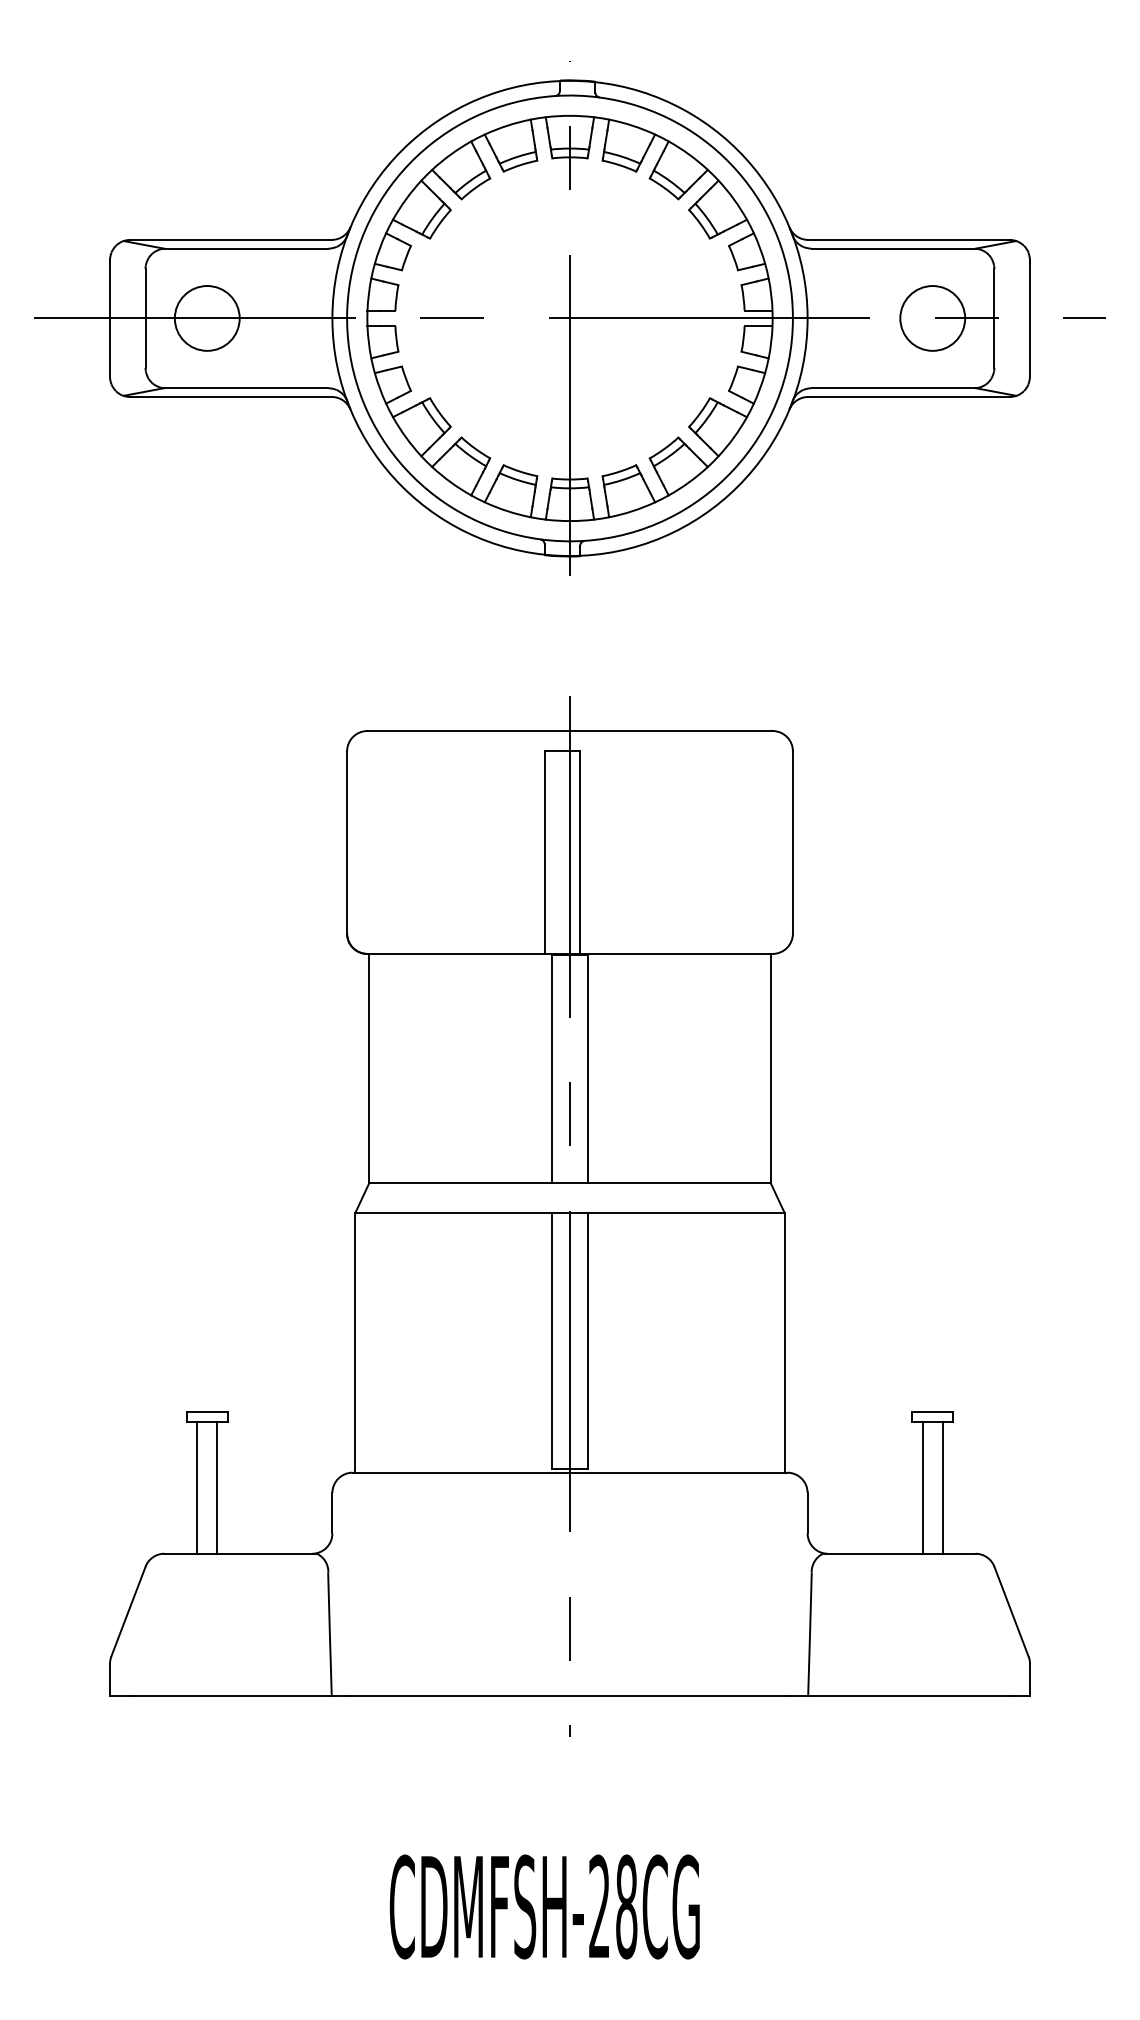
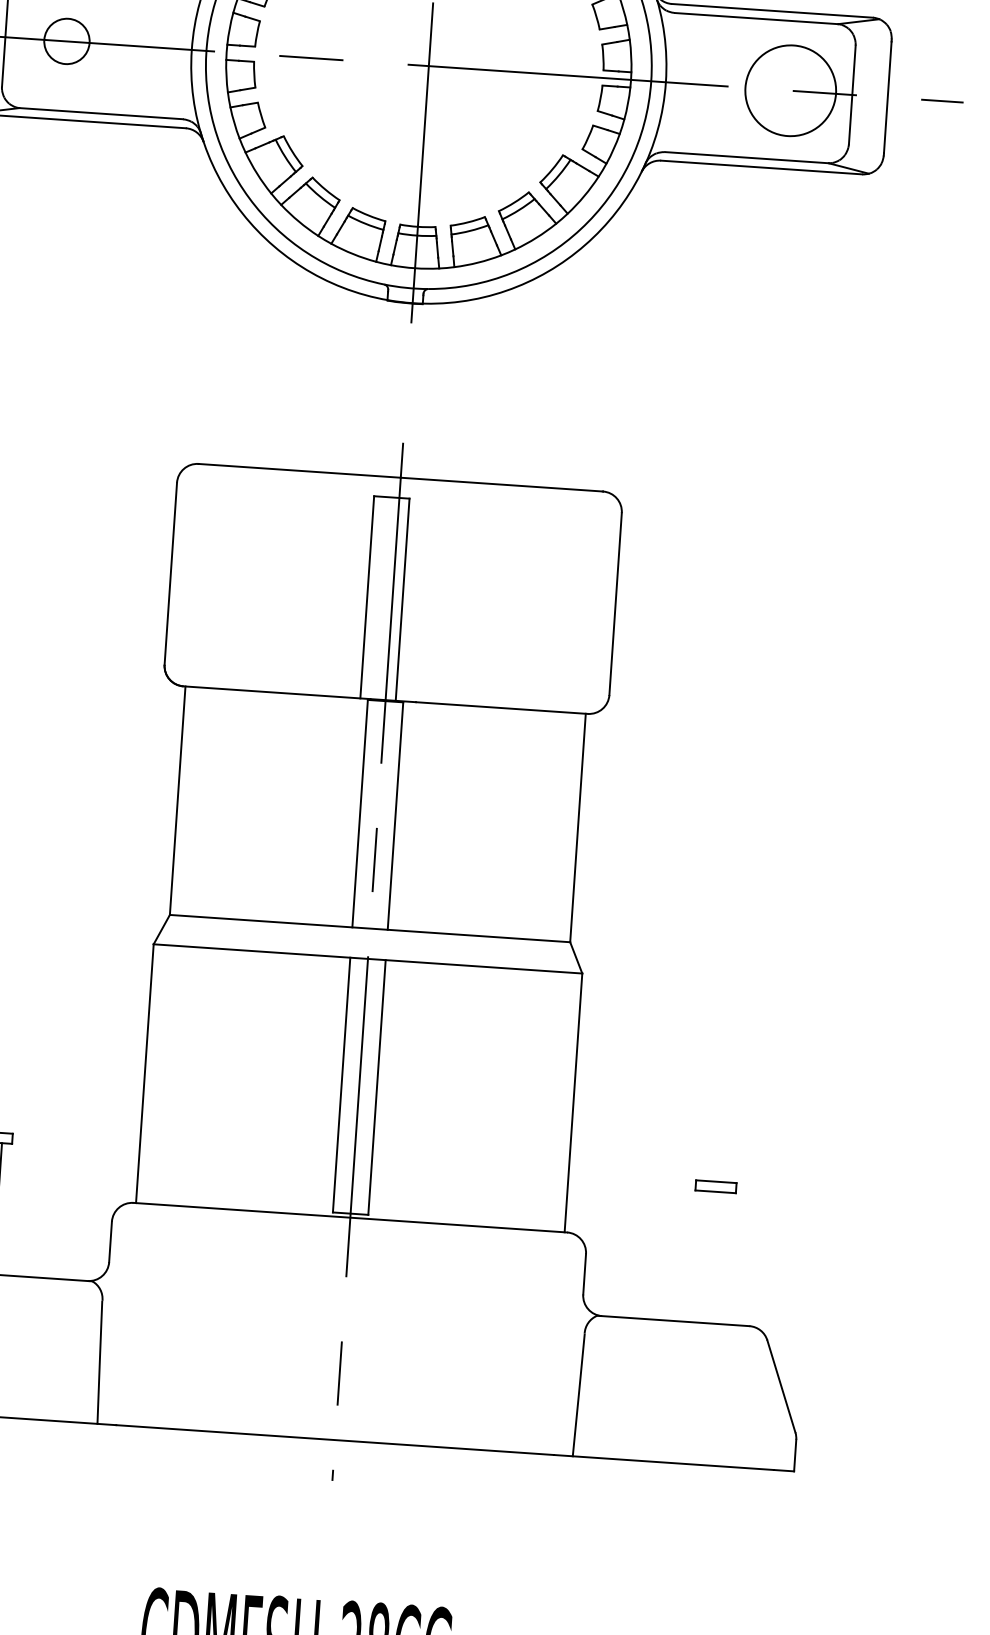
circle: (206, 318) -> (66, 41), size x0.7
circle: (932, 318) -> (790, 90), size x1.4
line: (922, 1487) -> (701, 1256), removed
line: (942, 1487) -> (720, 1257), removed

